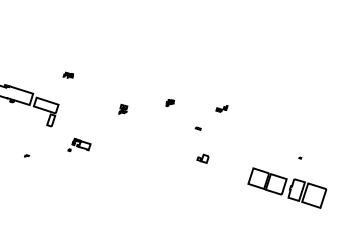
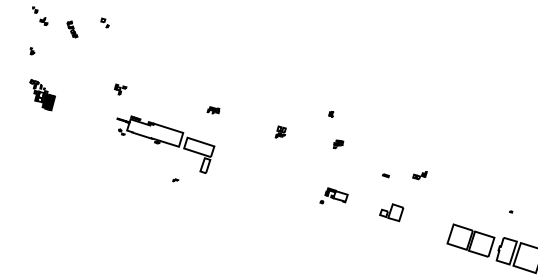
part: (68, 75) -> (213, 110), moved
part: (153, 77) -> (331, 113), added
part: (170, 103) -> (338, 144), moved
part: (122, 108) -> (280, 131), moved
part: (221, 108) -> (419, 175), moved
part: (79, 144) -> (333, 195), moved
part: (26, 156) -> (175, 180), moved
part: (202, 158) -> (391, 212), size x1.67

